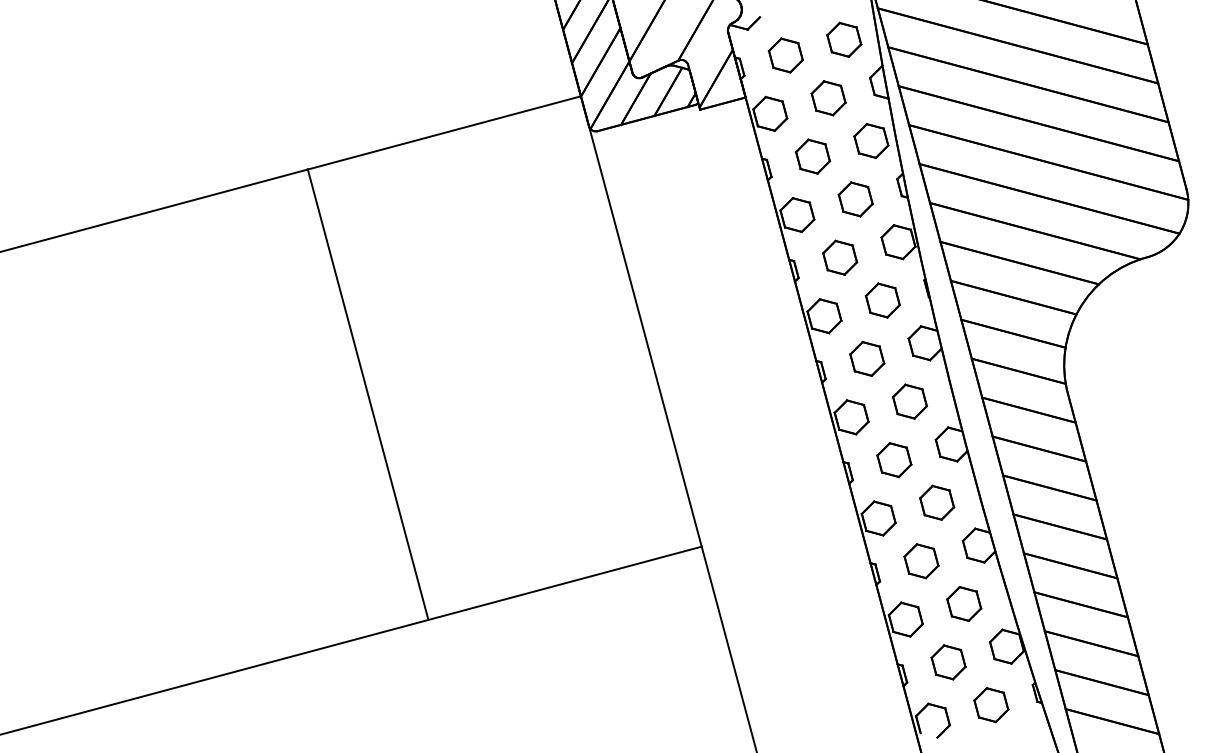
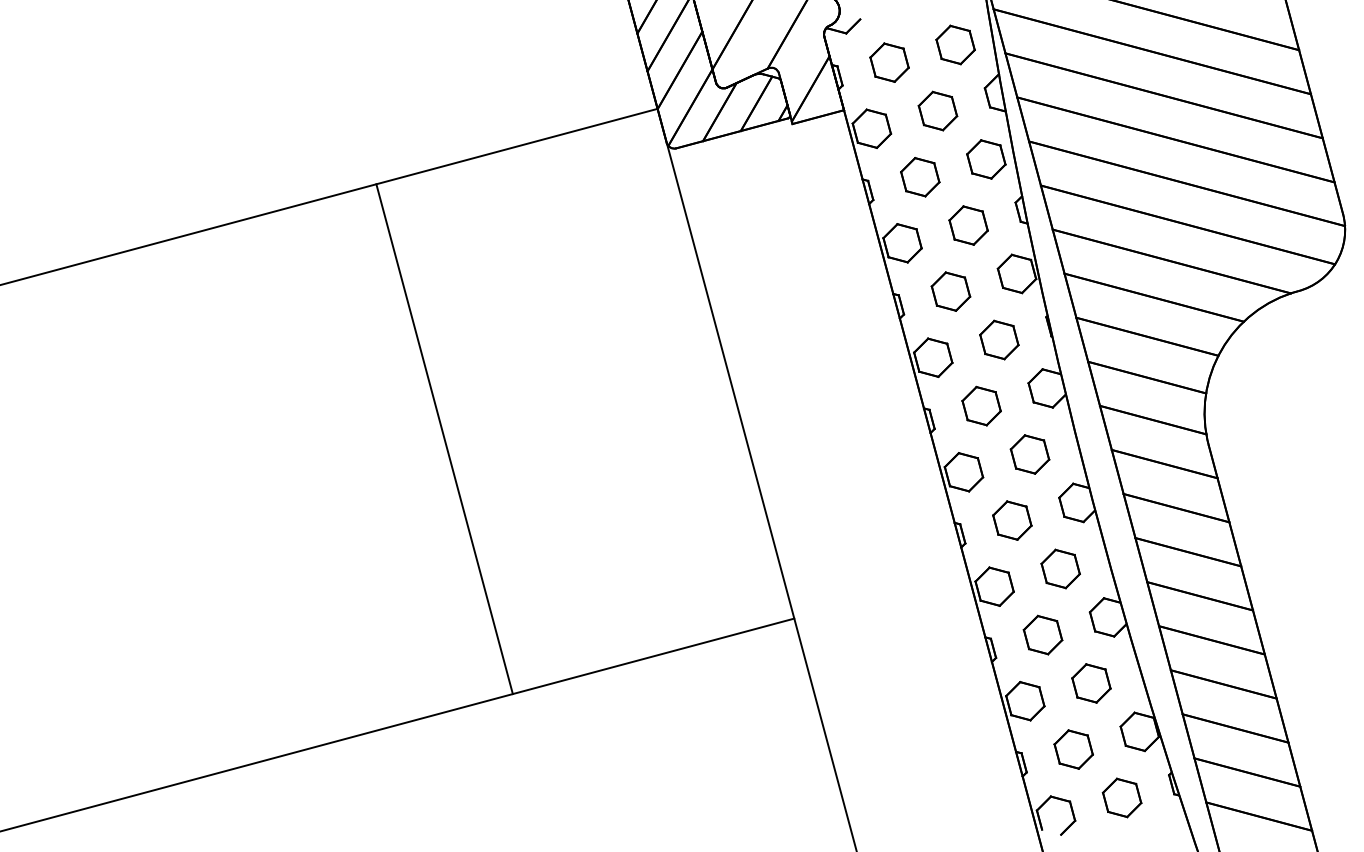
line: (367, 394) -> (444, 439), moved

